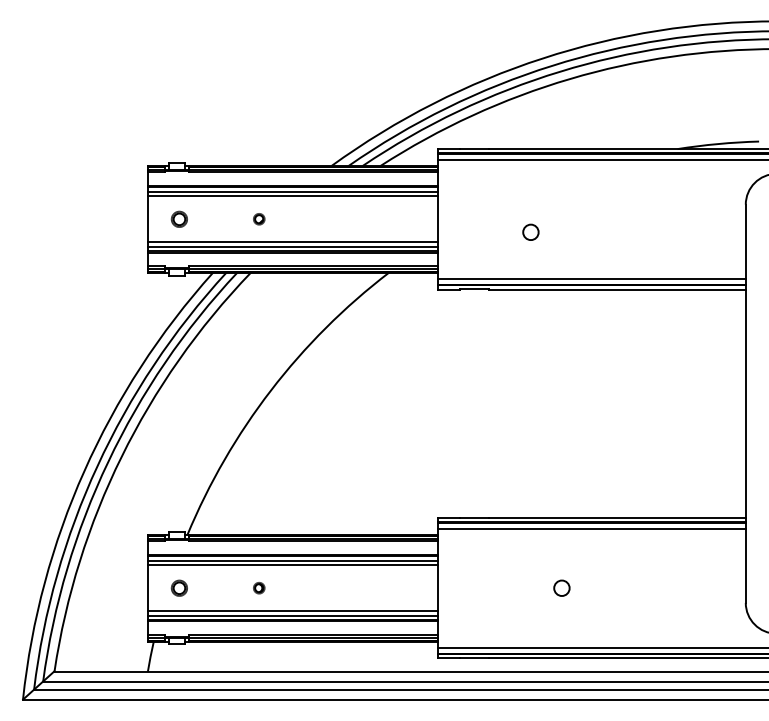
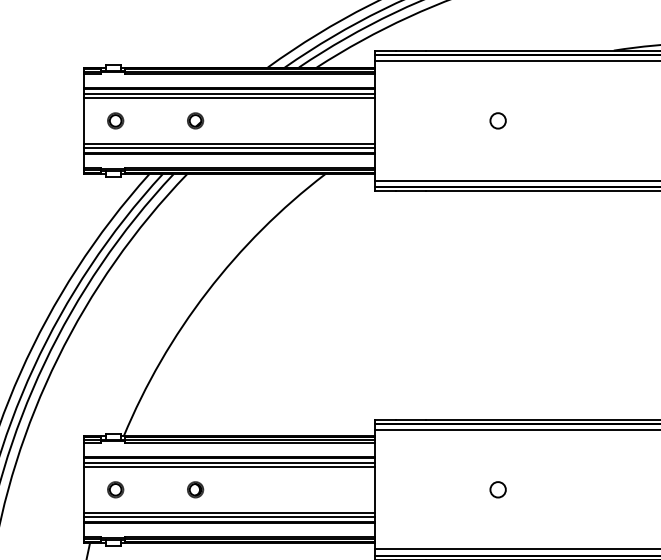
part: (258, 218) -> (194, 120), size x1.43
circle: (530, 231) -> (497, 120), moved
part: (258, 587) -> (194, 489), size x1.43

